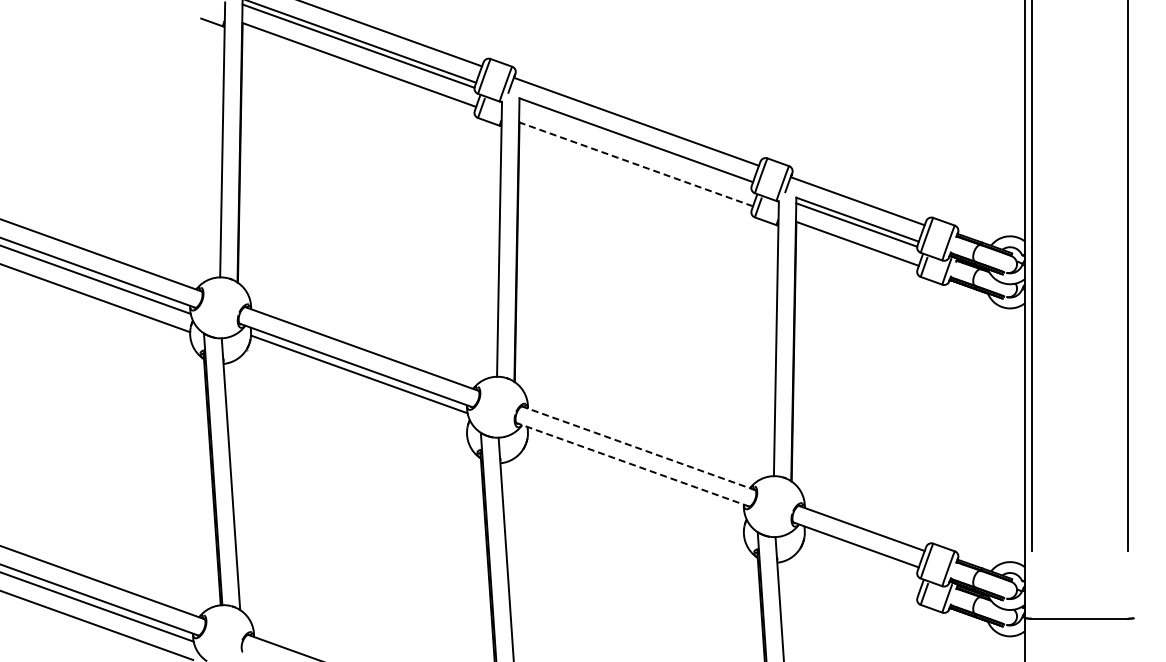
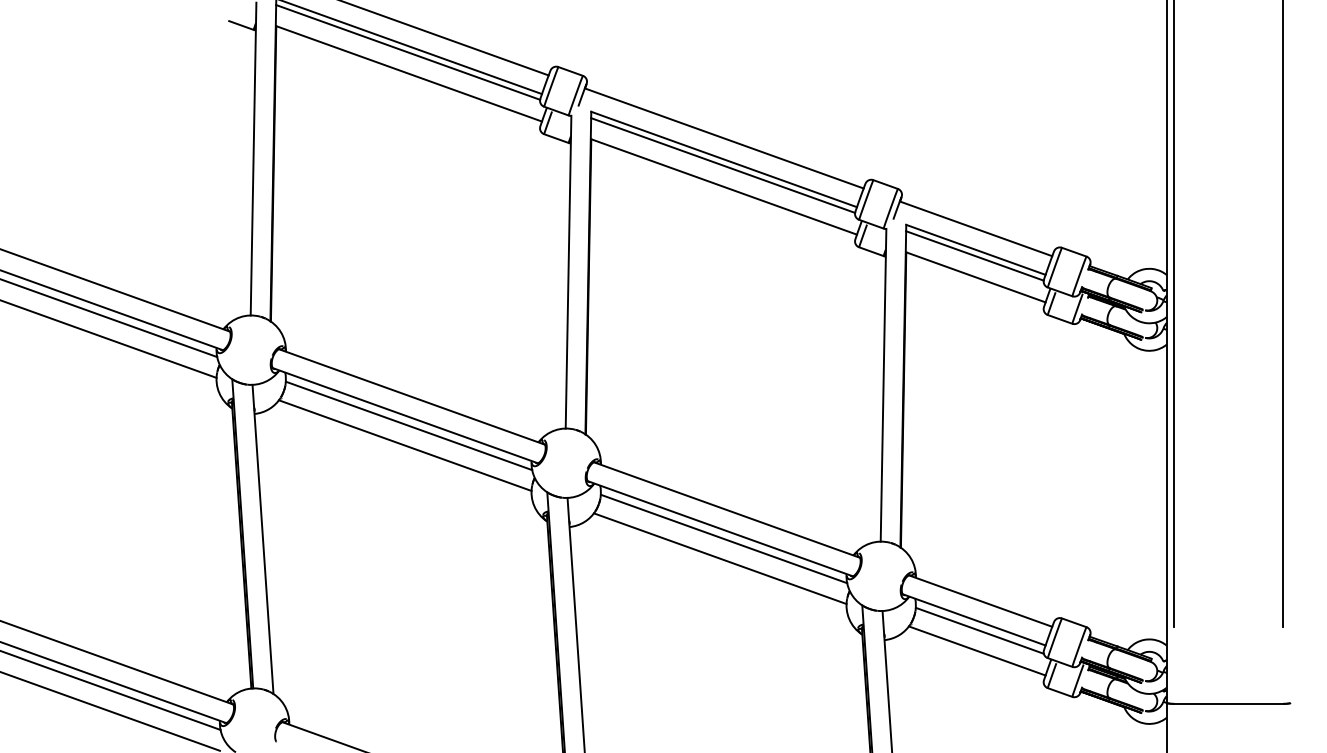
line: (635, 145) -> (723, 165), added
line: (635, 164) -> (723, 187), dashed -> solid
line: (356, 391) -> (405, 445), added
line: (638, 448) -> (726, 510), dashed -> solid
line: (632, 464) -> (719, 528), dashed -> solid
line: (635, 473) -> (723, 538), added
line: (632, 491) -> (719, 559), added
line: (860, 554) -> (979, 630), added
line: (858, 571) -> (976, 650), added

